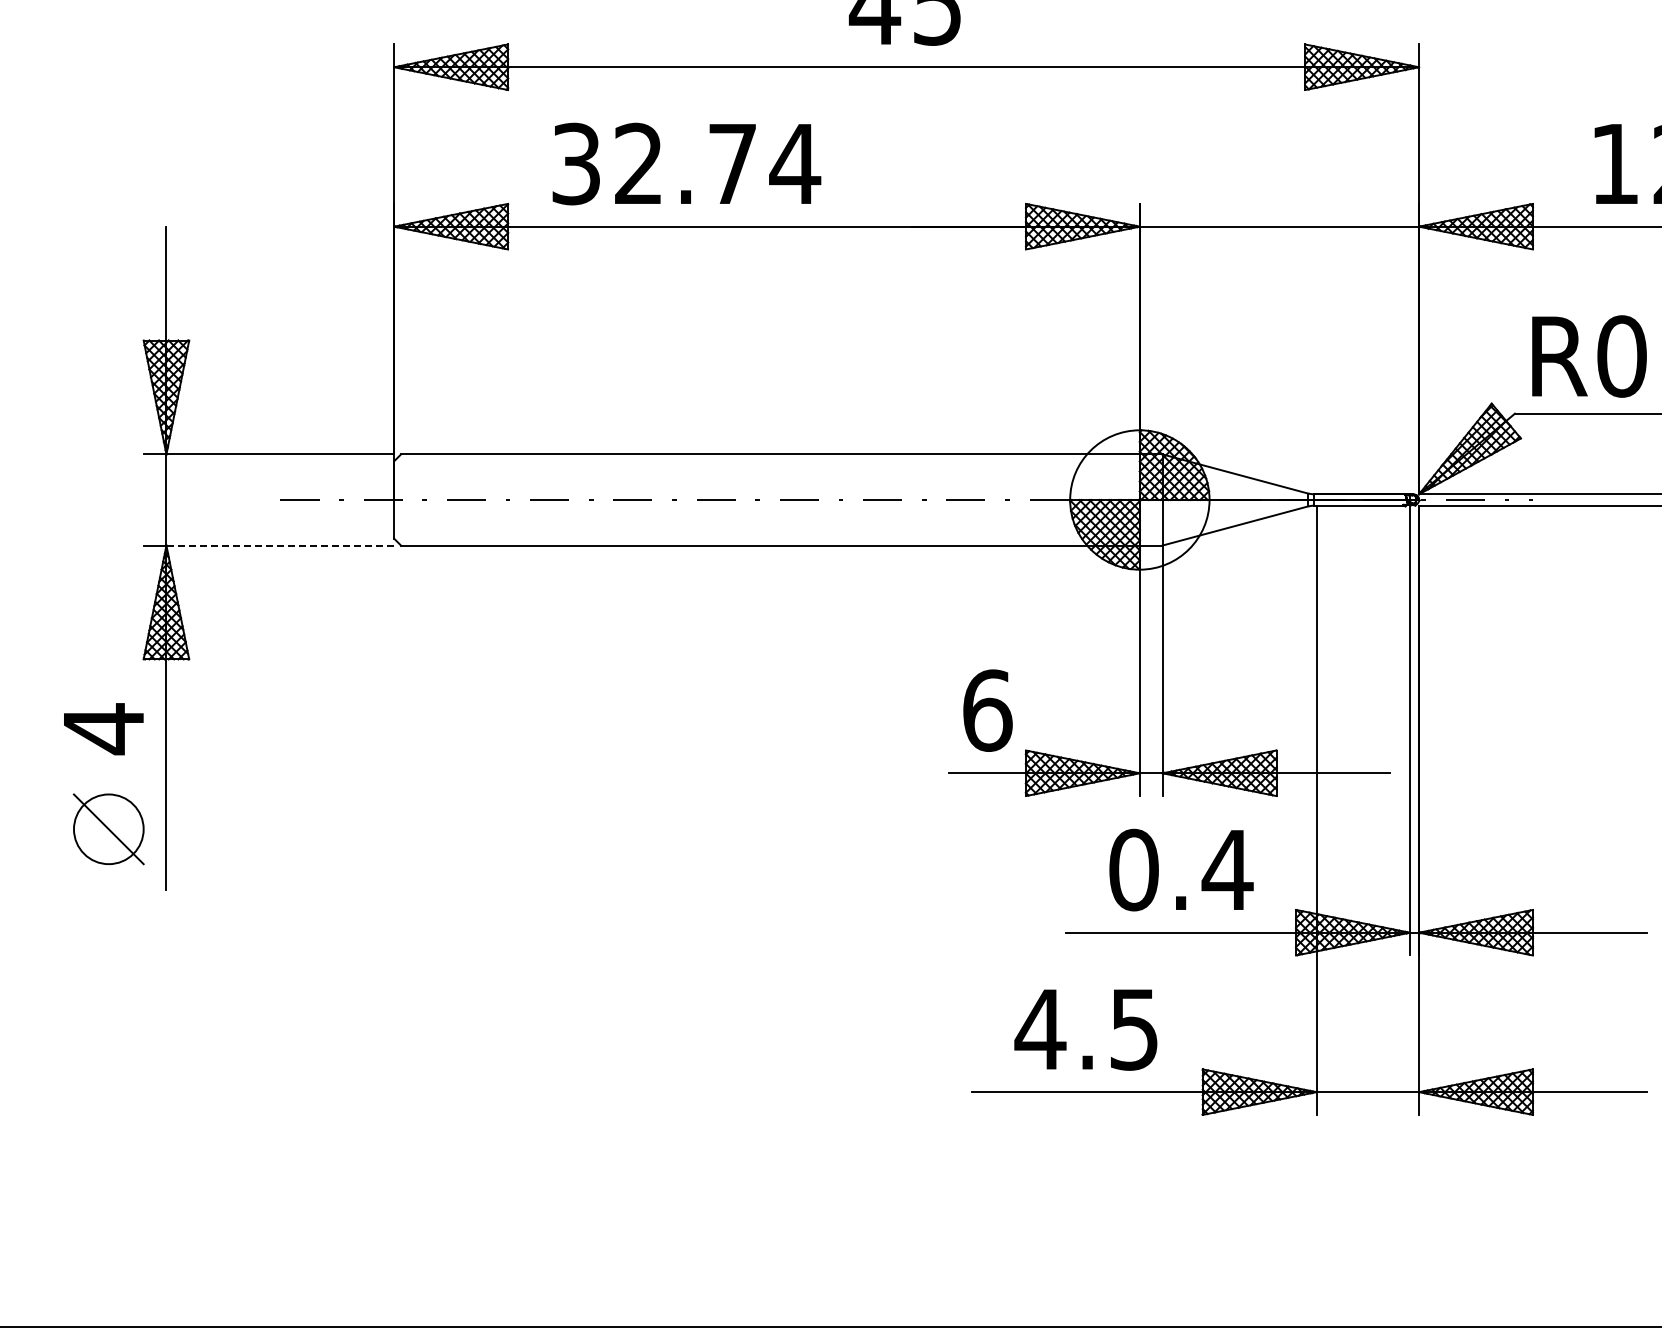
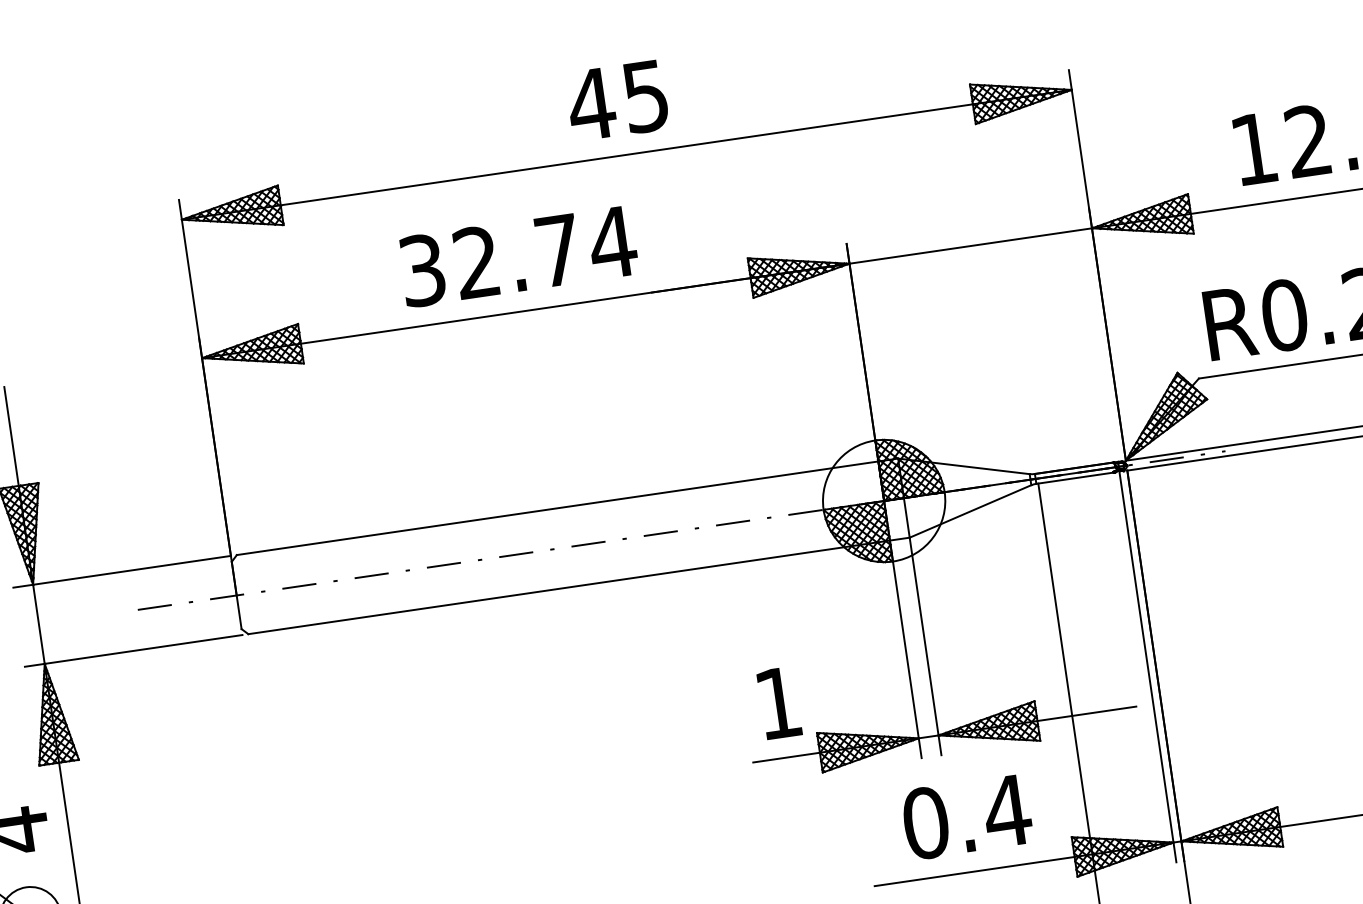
text: (686, 163) -> (518, 256), moved
line: (280, 545) -> (143, 649), dashed -> solid
text: (987, 710) -> (778, 703), 6 -> 1

